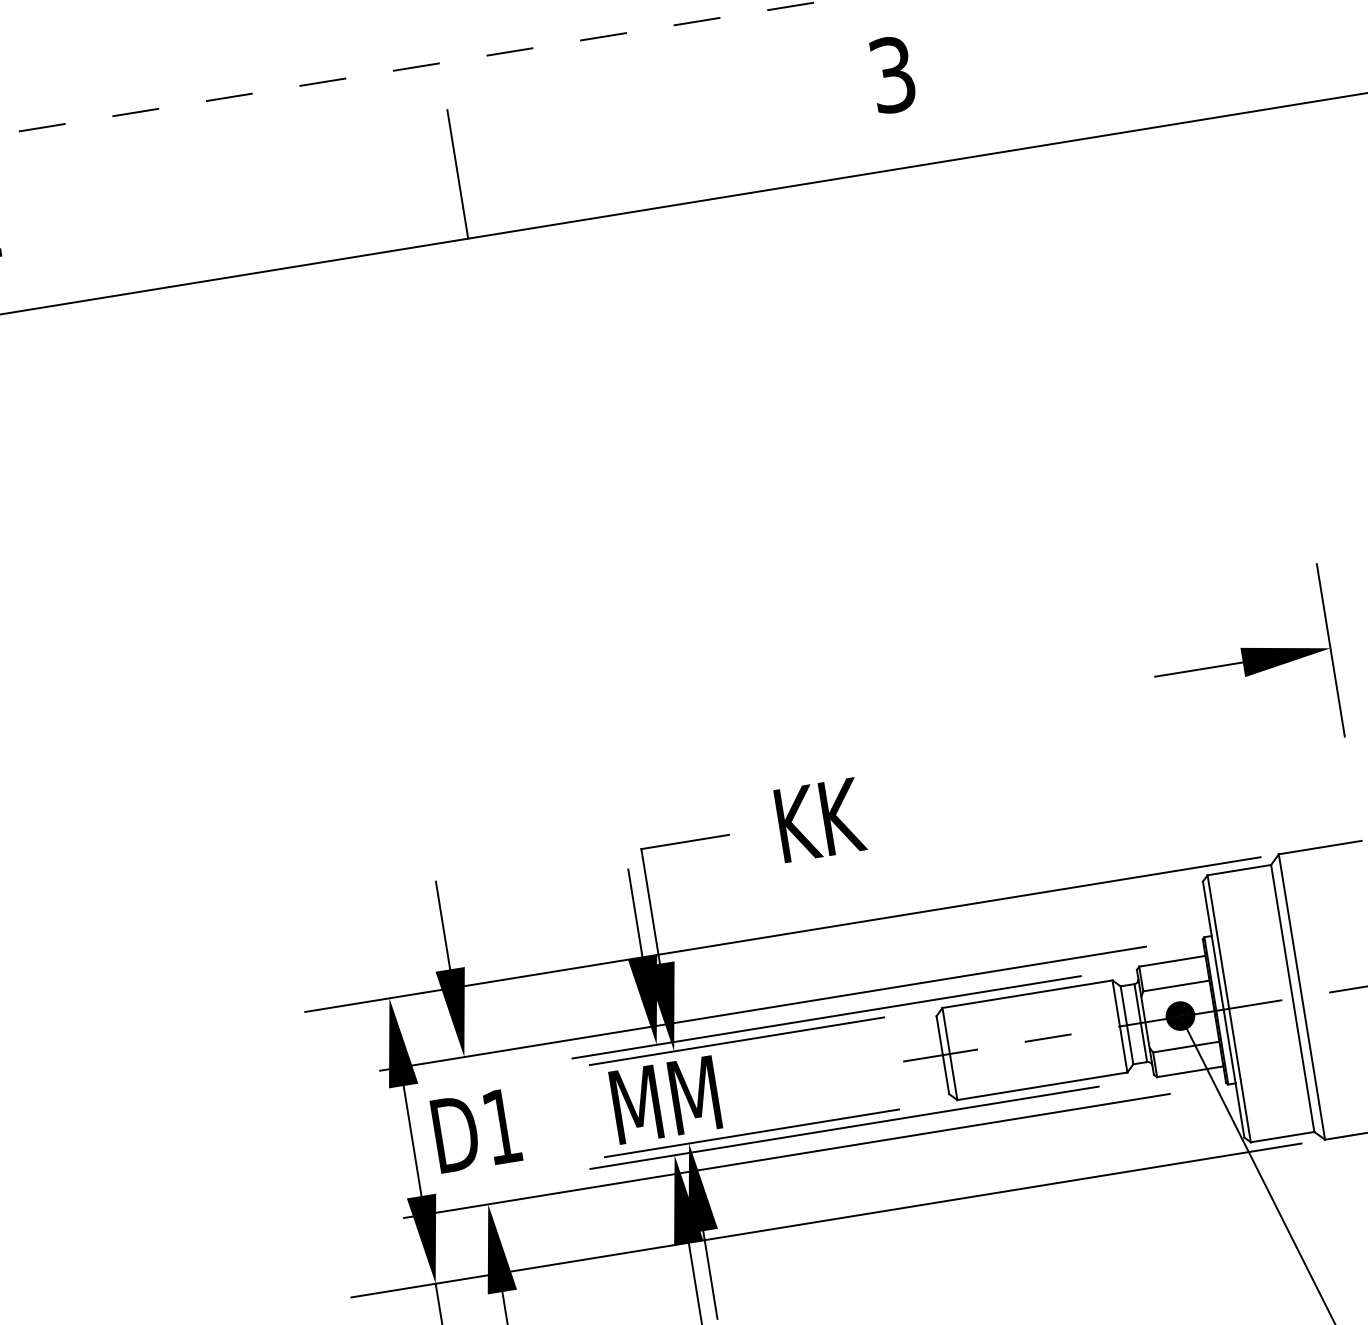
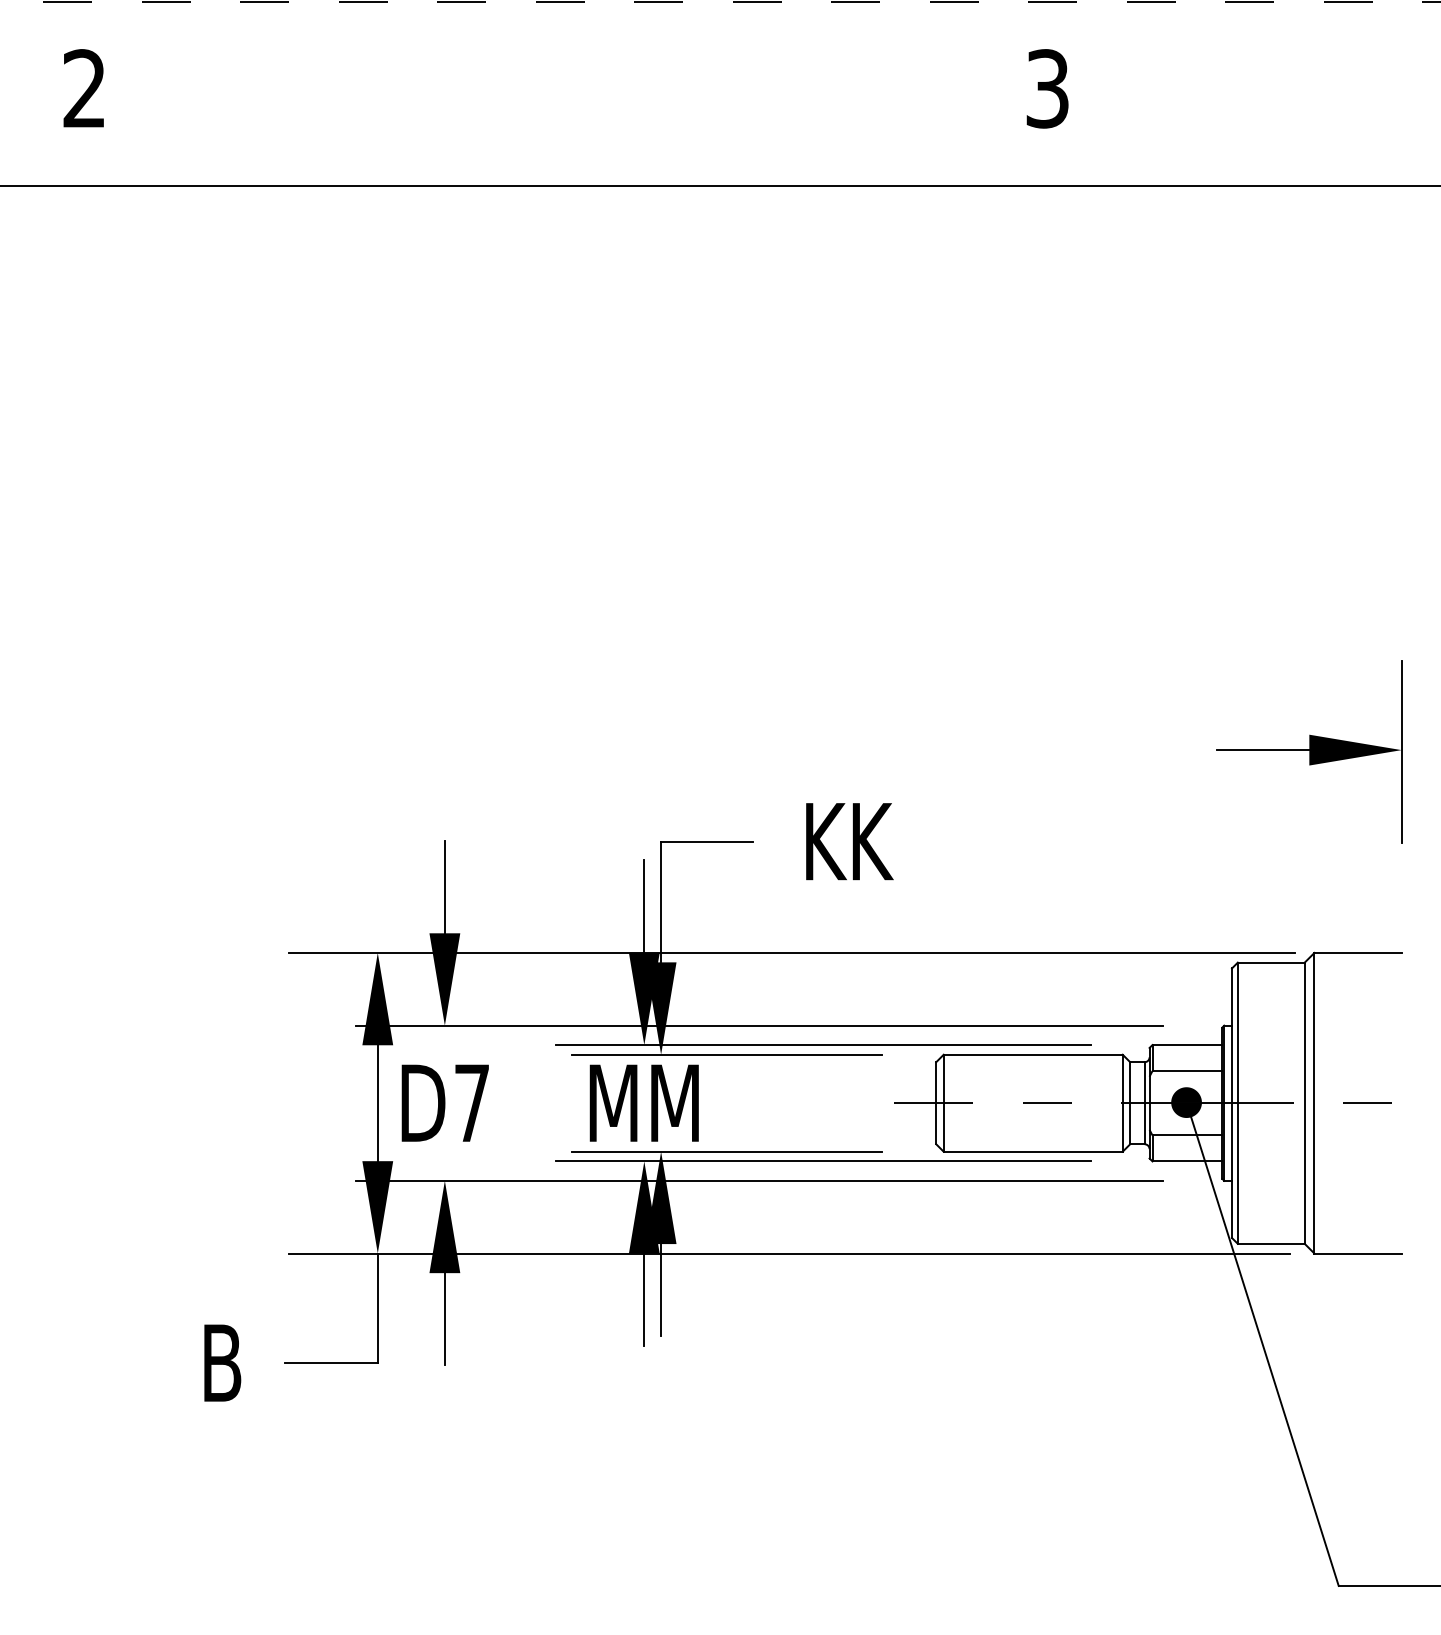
line: (457, 174) -> (584, 118), removed
text: (501, 1125) -> (471, 1102), D1 -> D7

